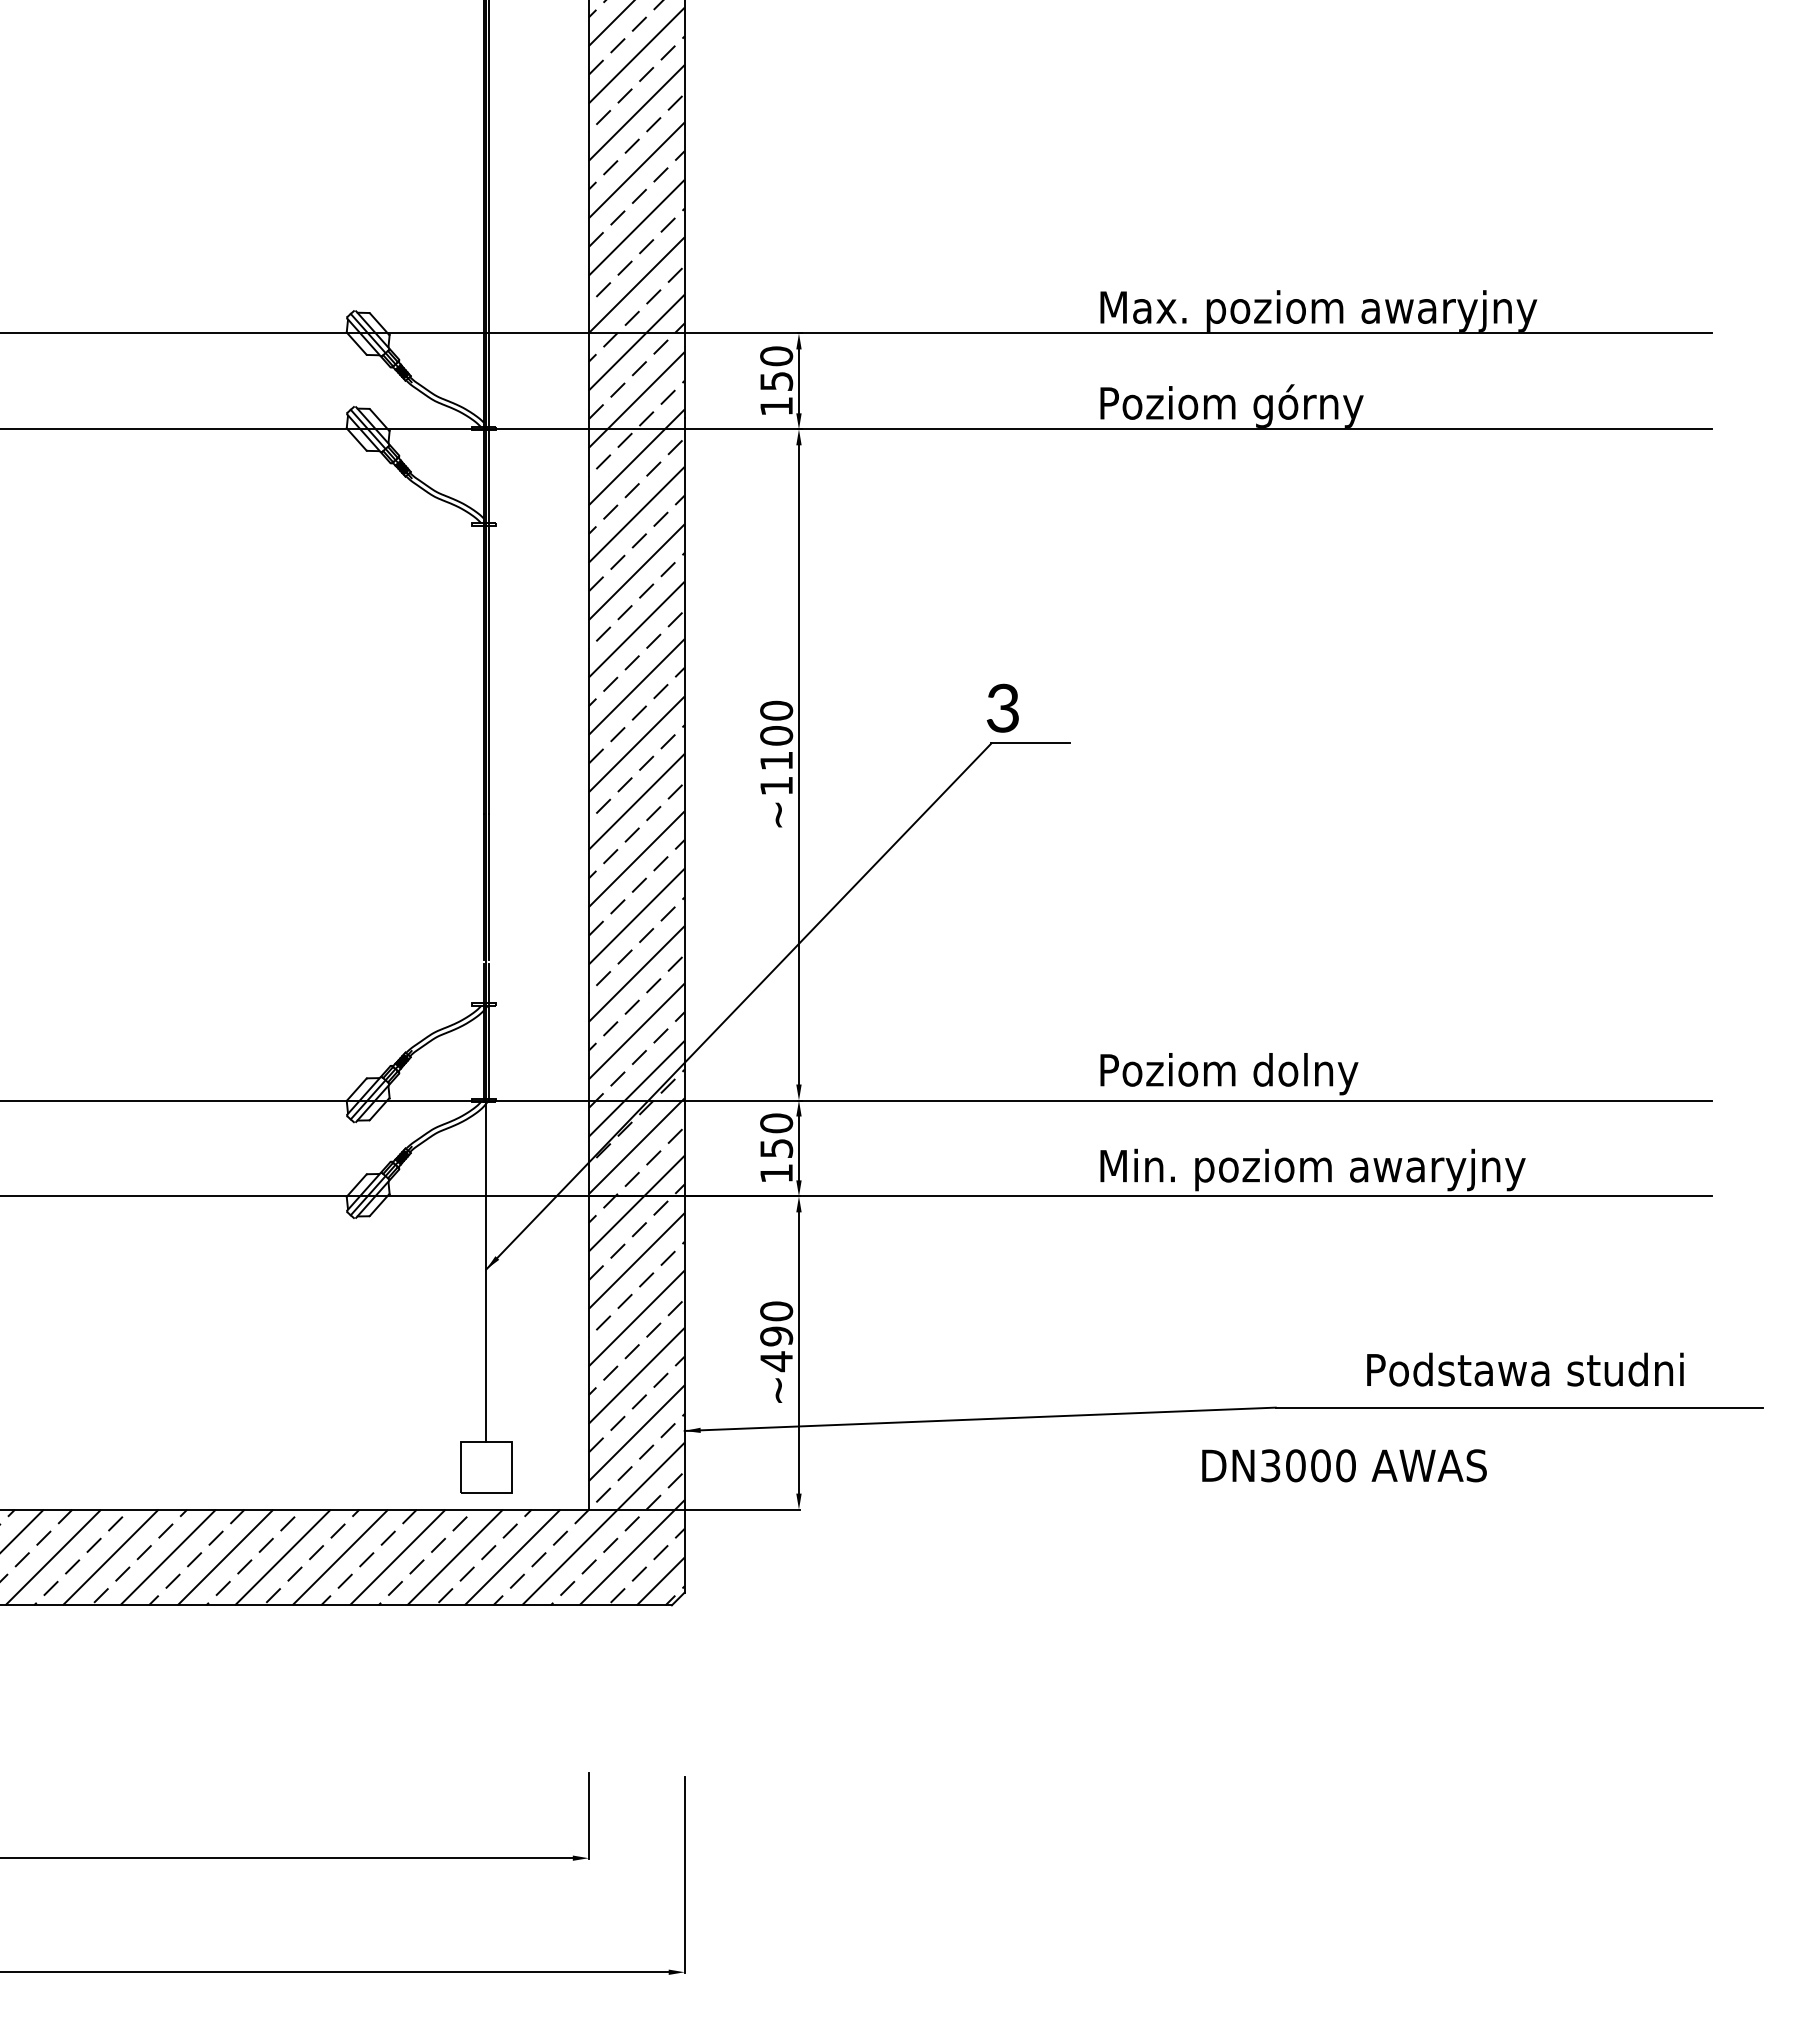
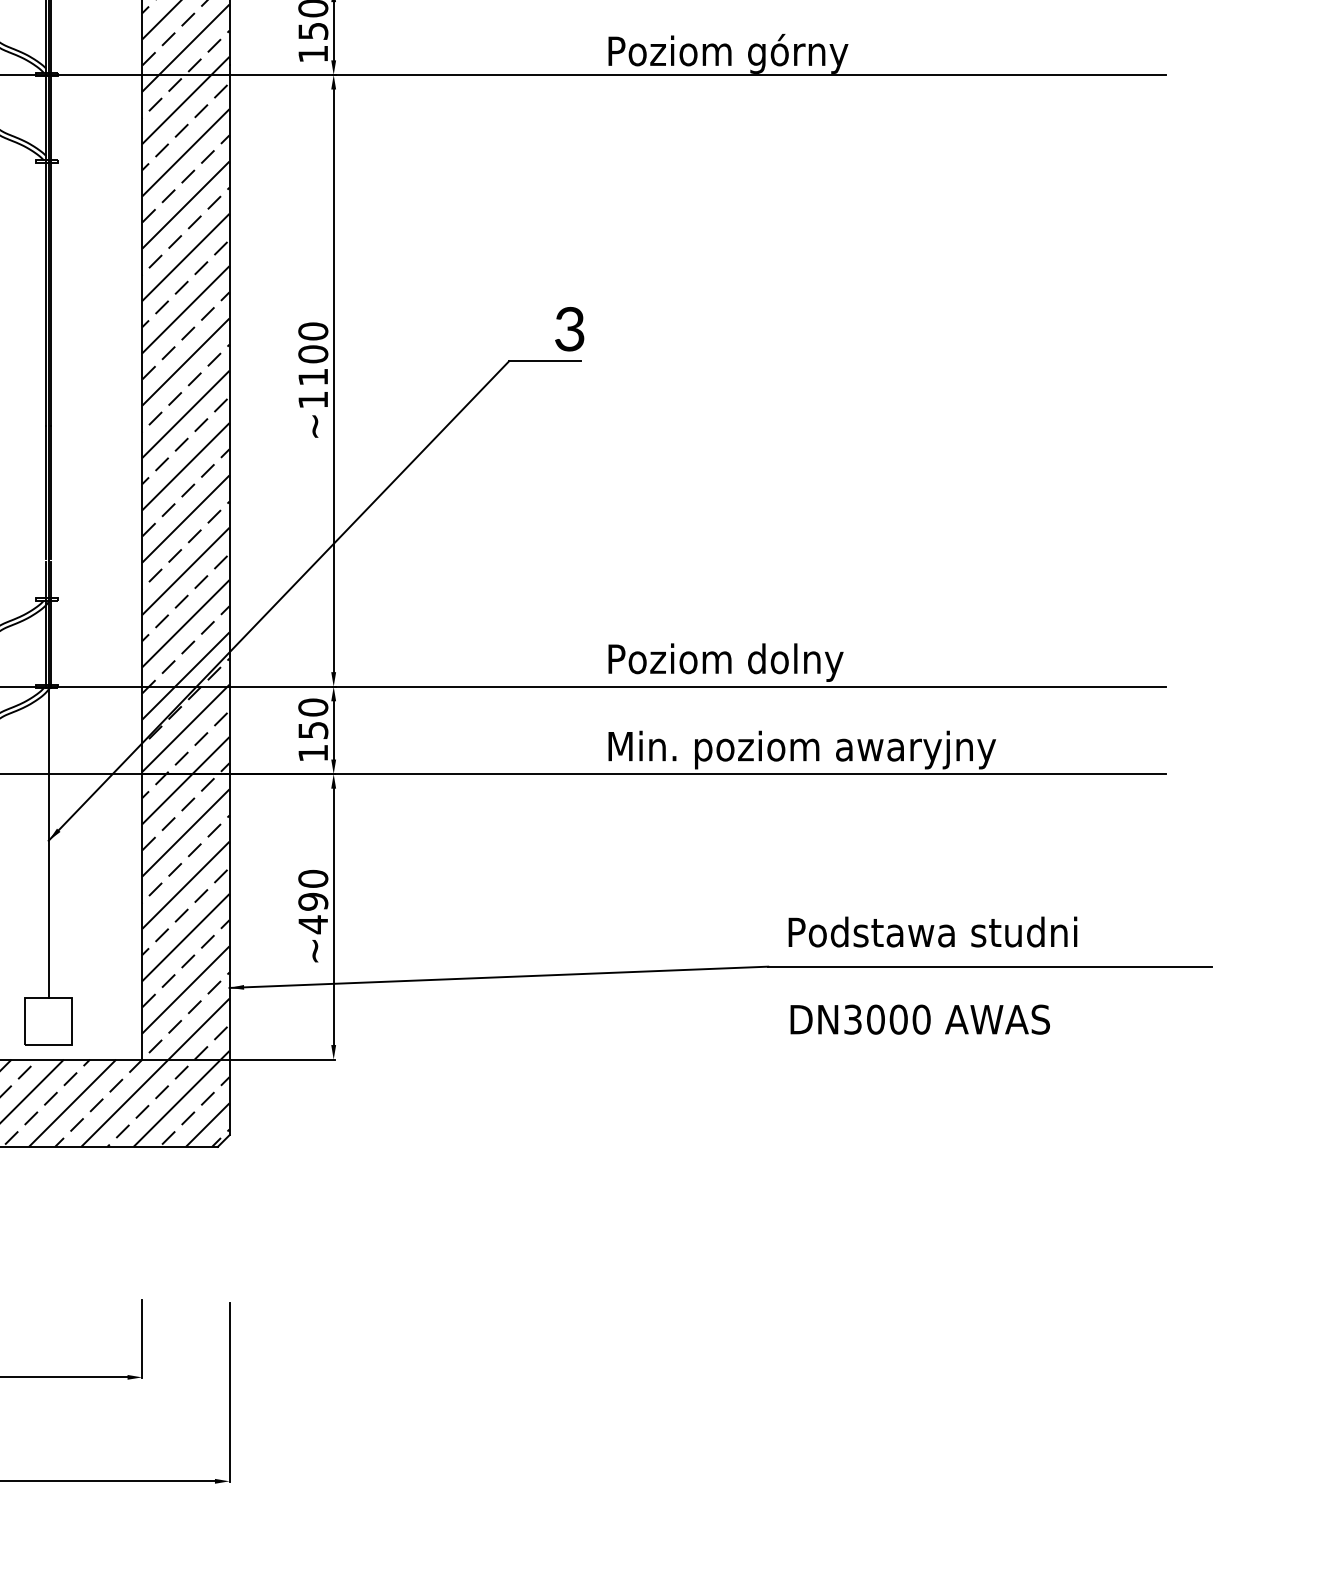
text: (1002, 707) -> (569, 328), moved
text: (1525, 1369) -> (933, 931), moved
text: (1344, 1465) -> (920, 1019), moved

